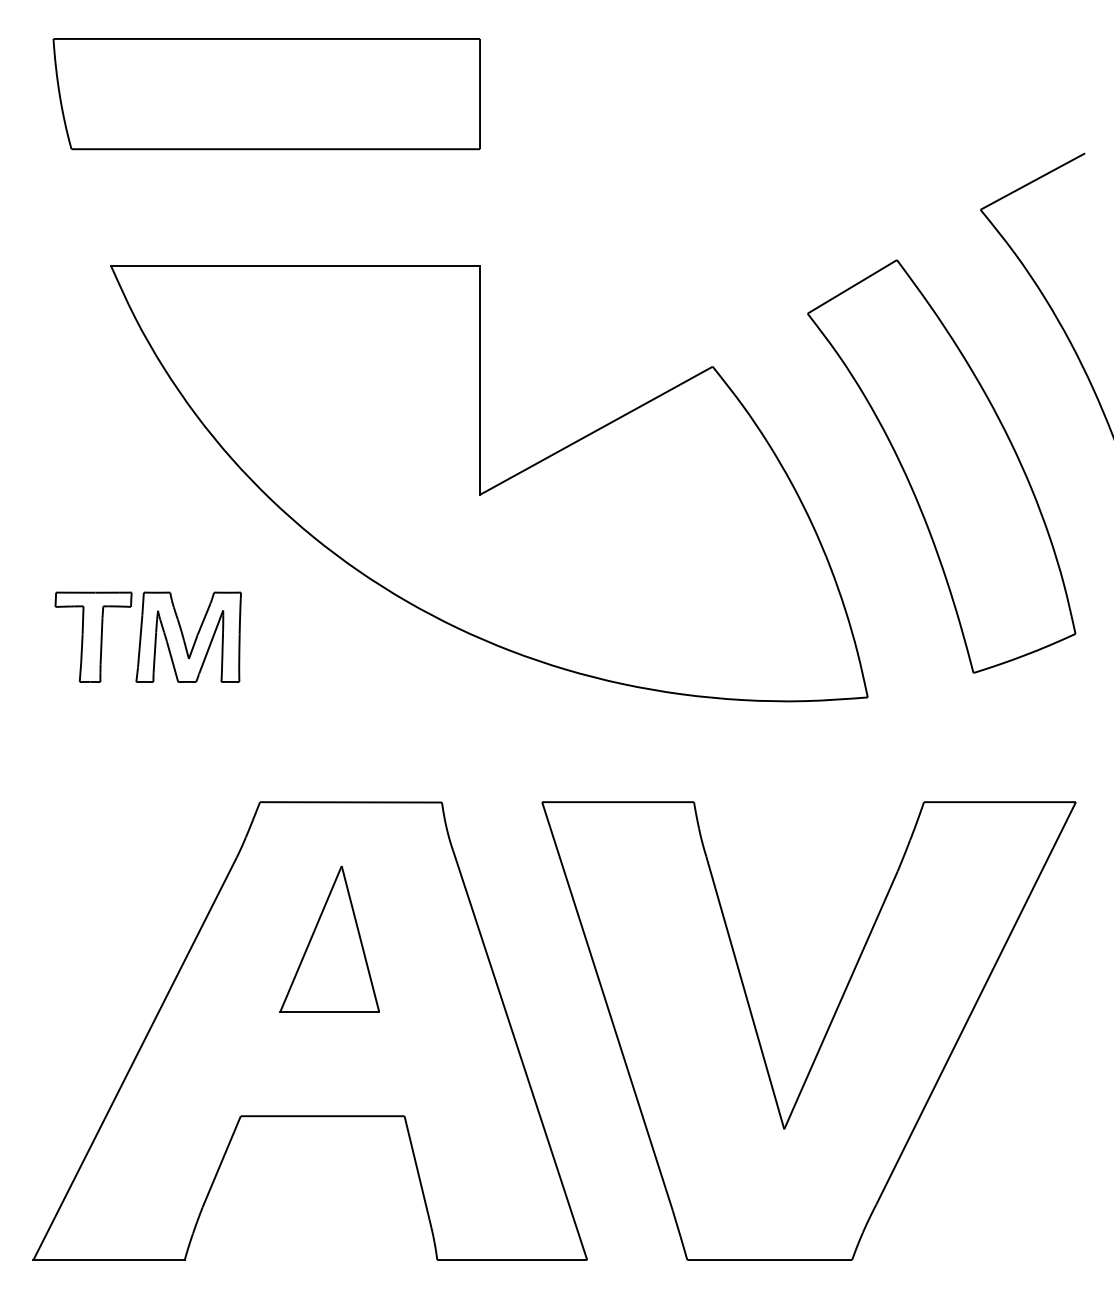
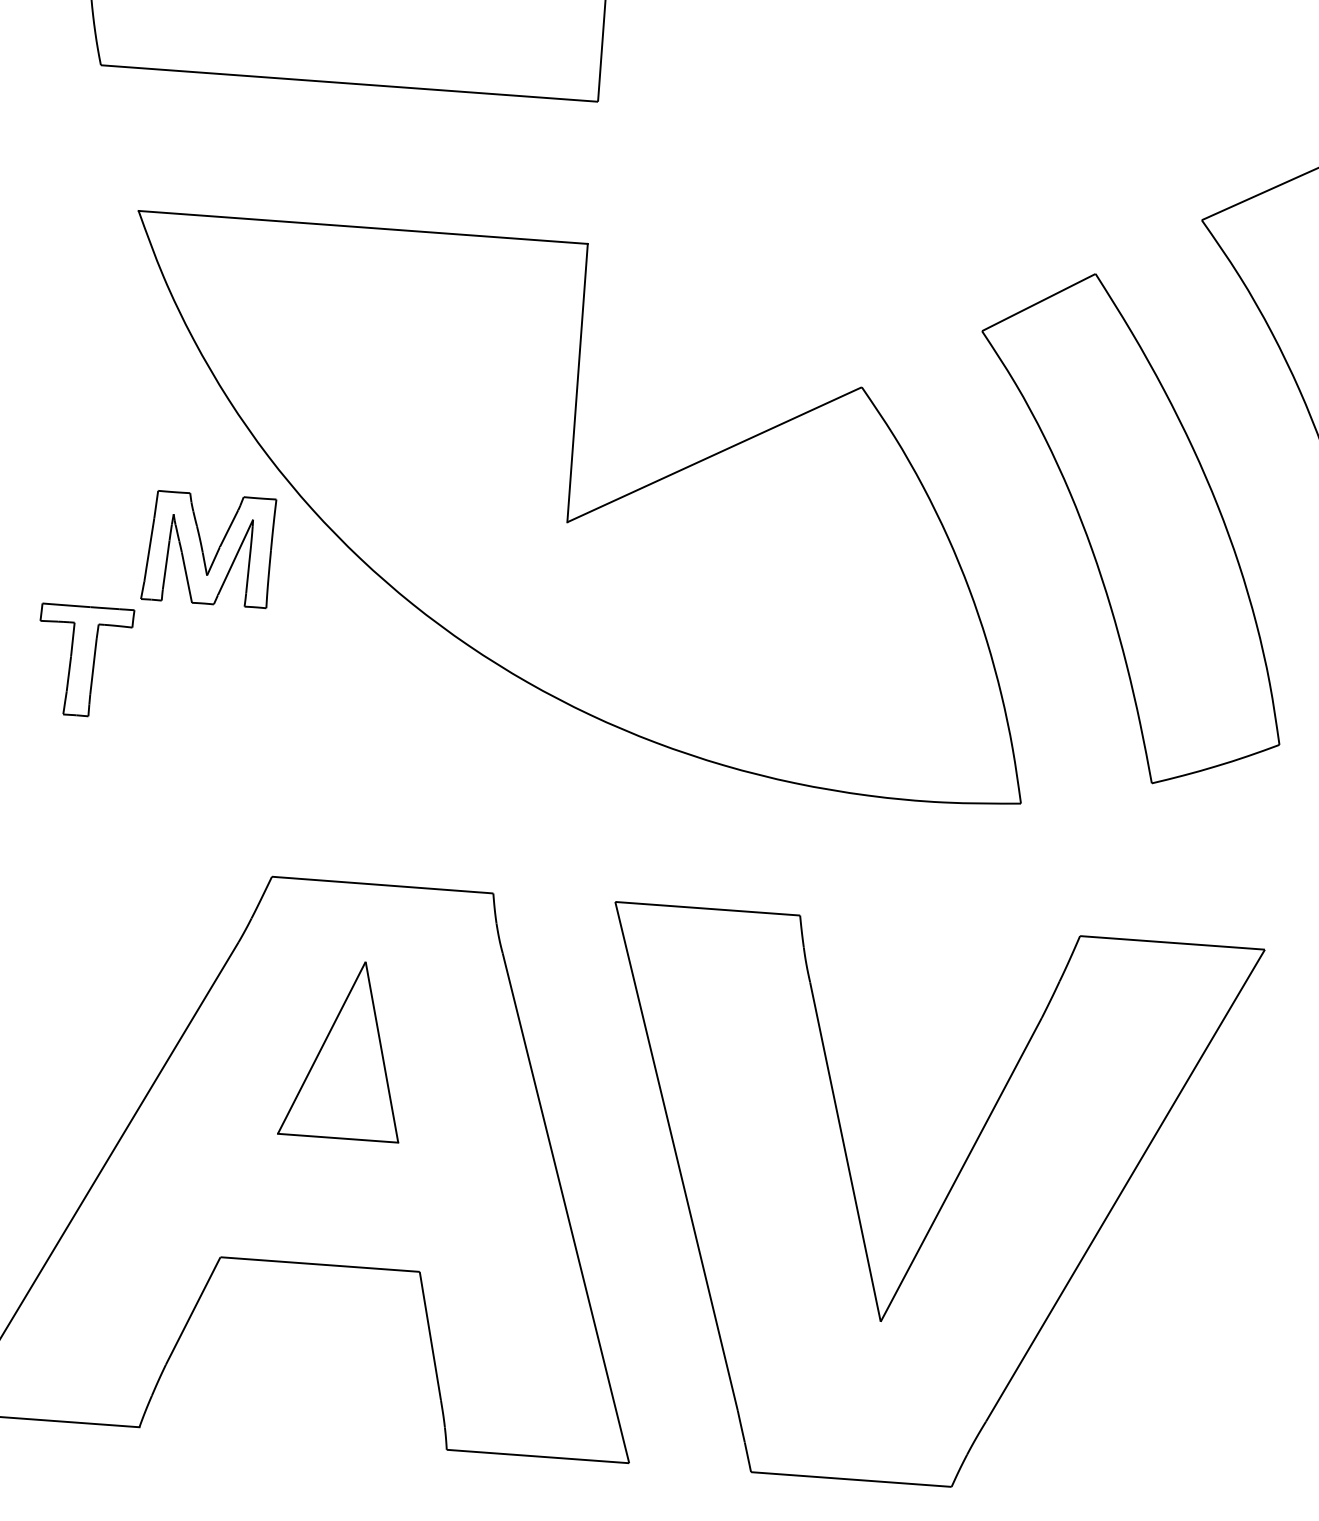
part: (188, 636) -> (208, 548), moved

